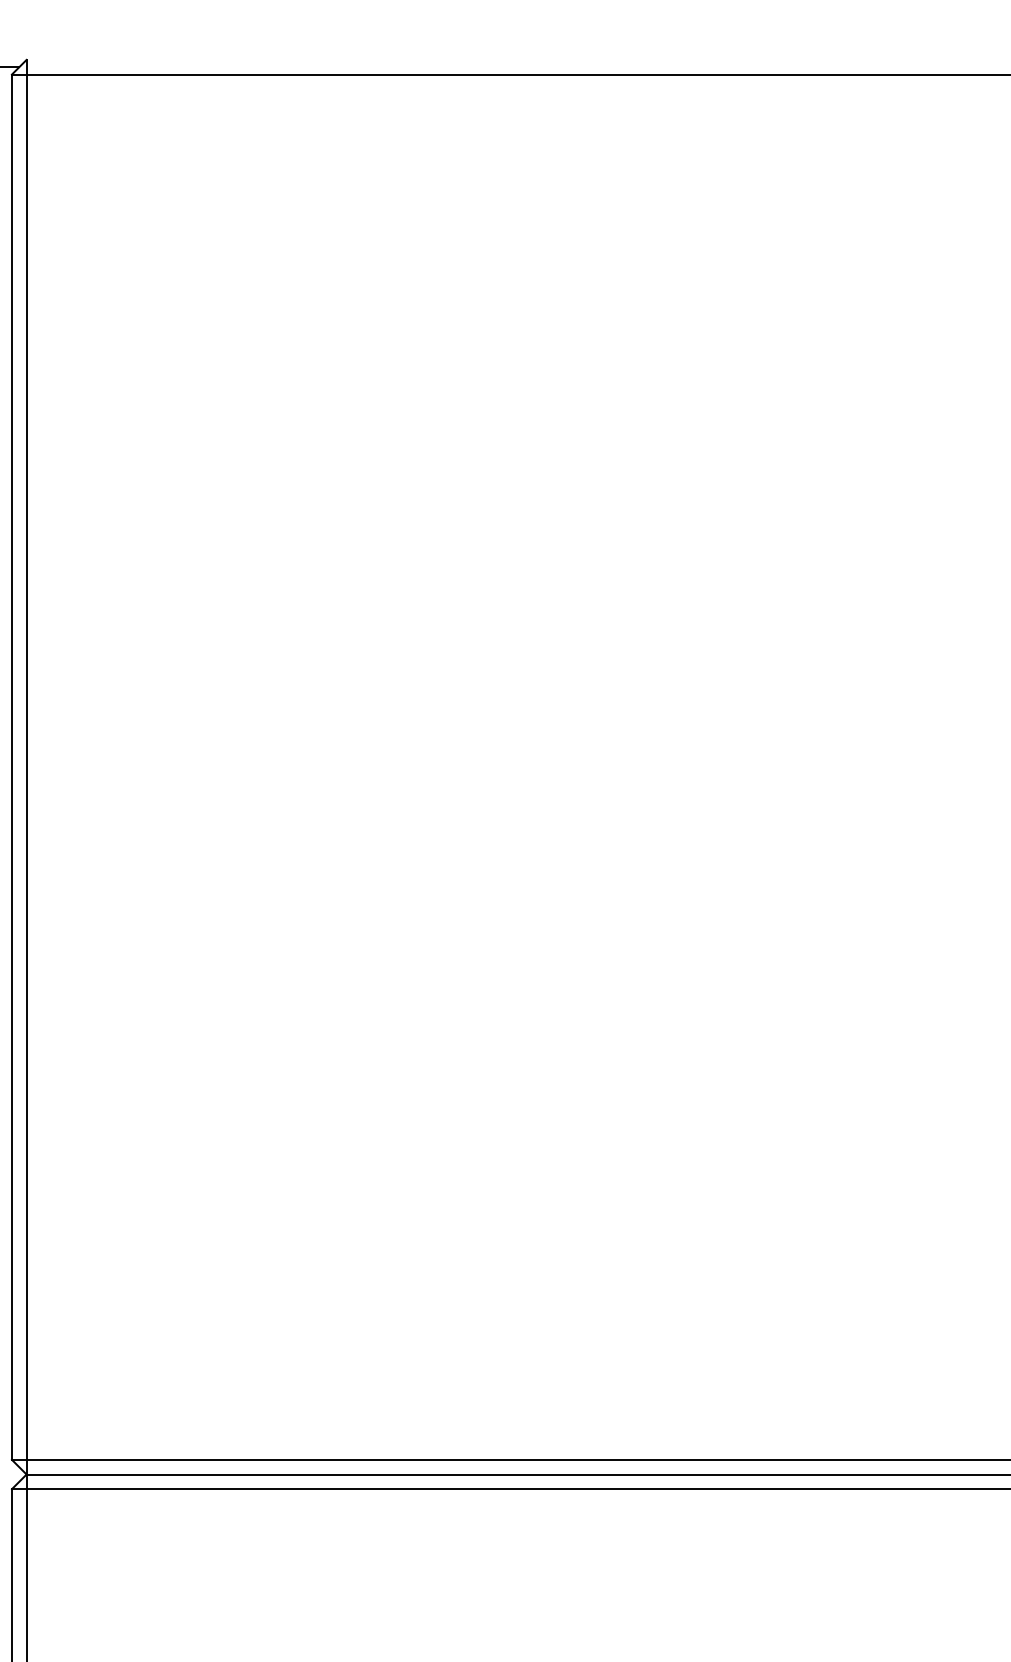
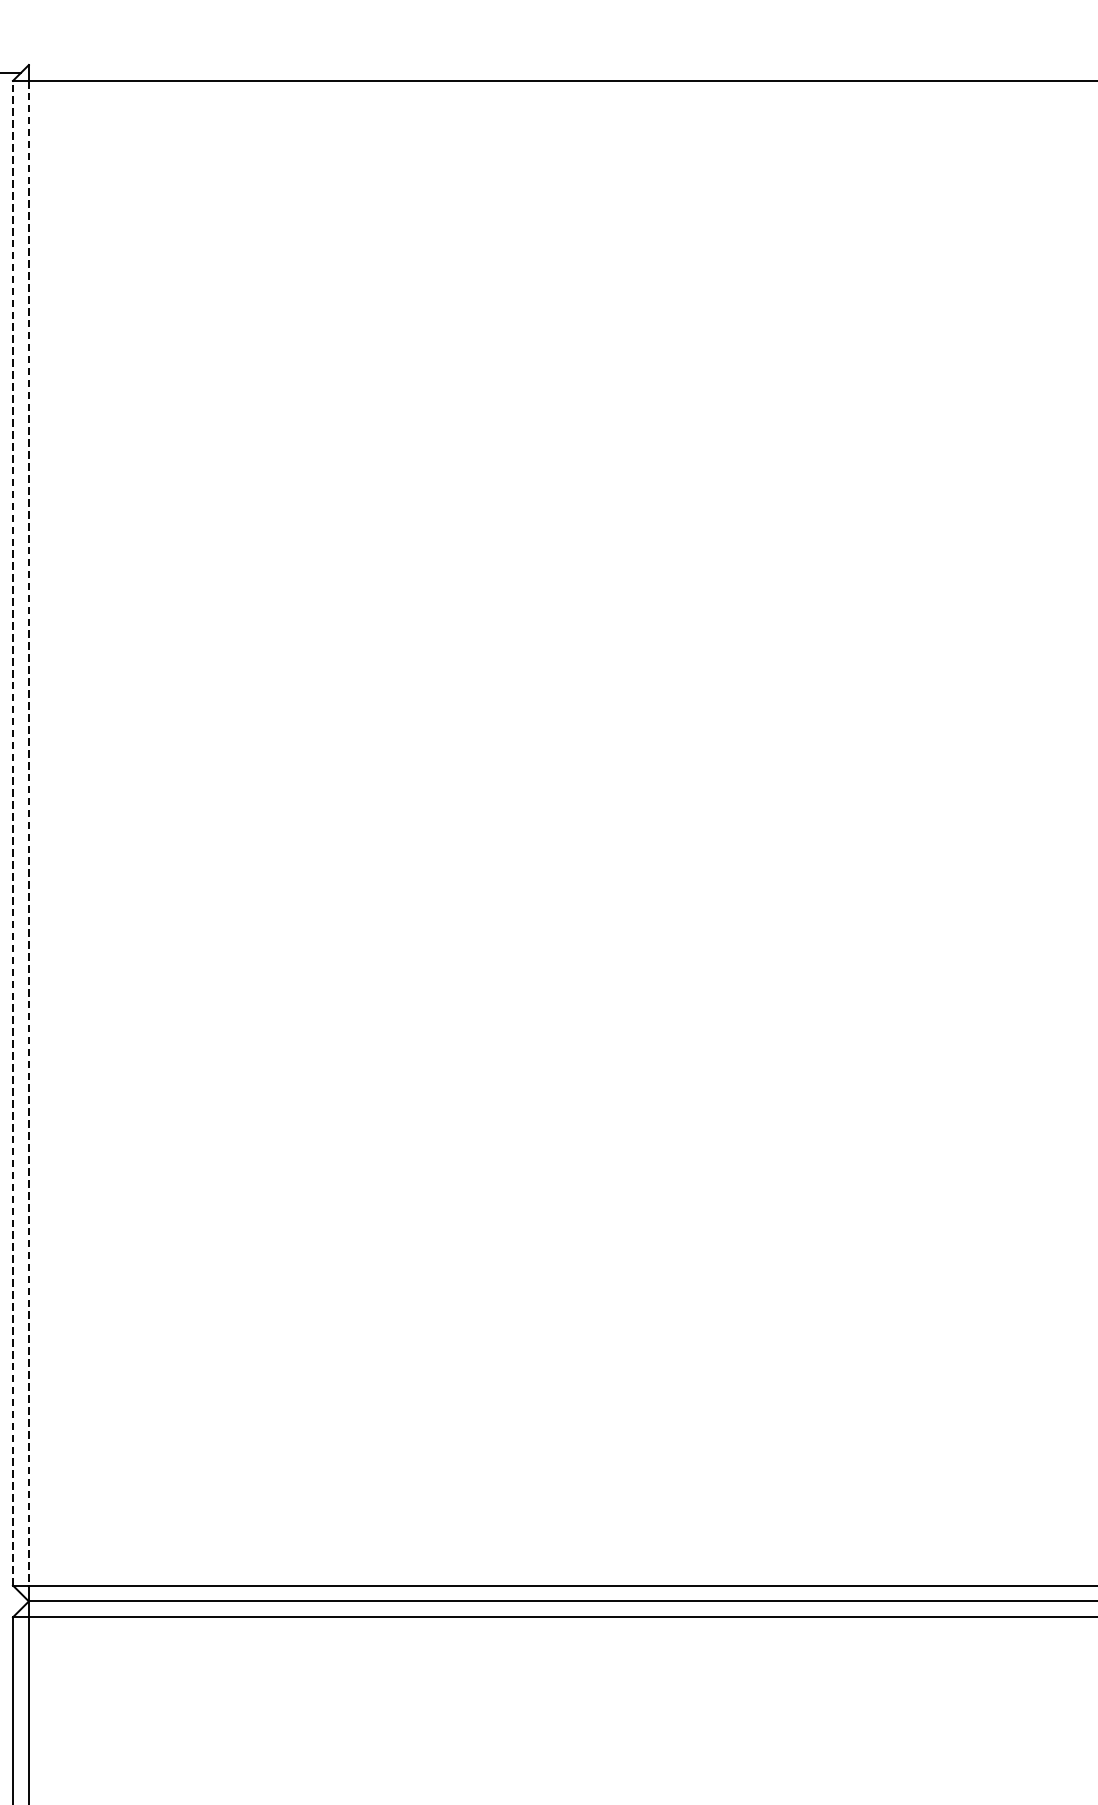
line: (11, 767) -> (12, 833), solid -> dashed
line: (26, 767) -> (28, 833), solid -> dashed

